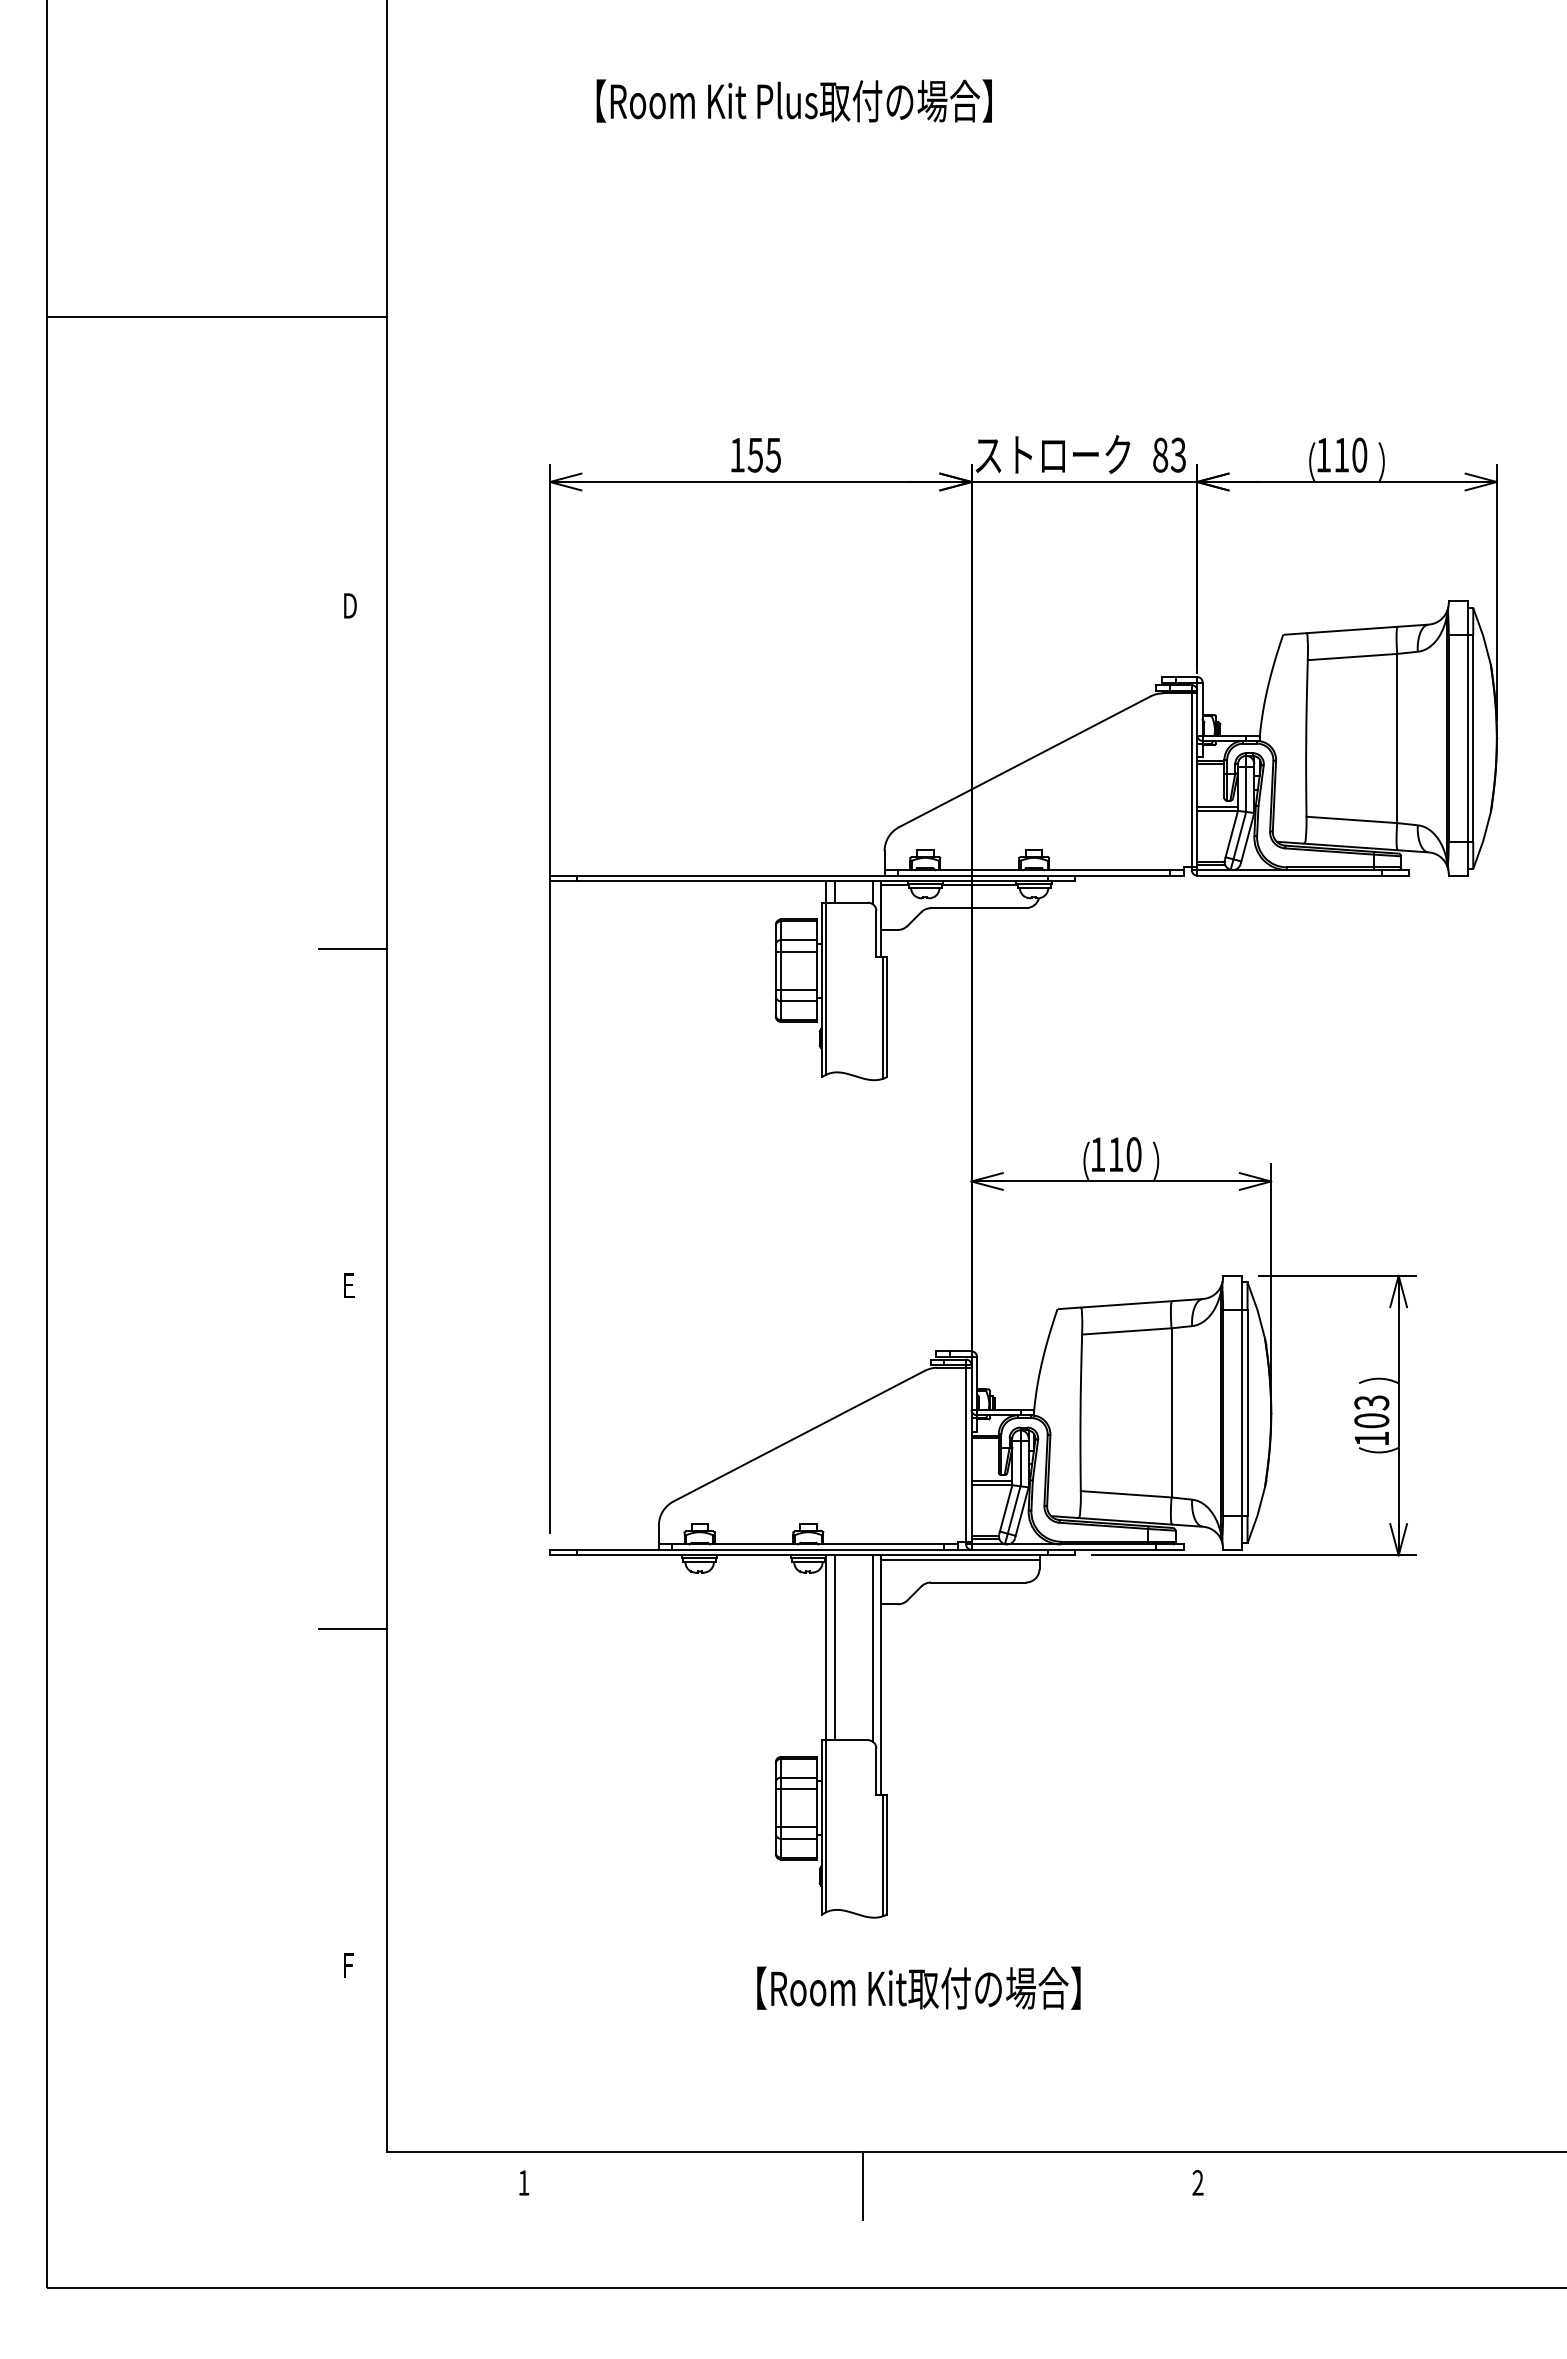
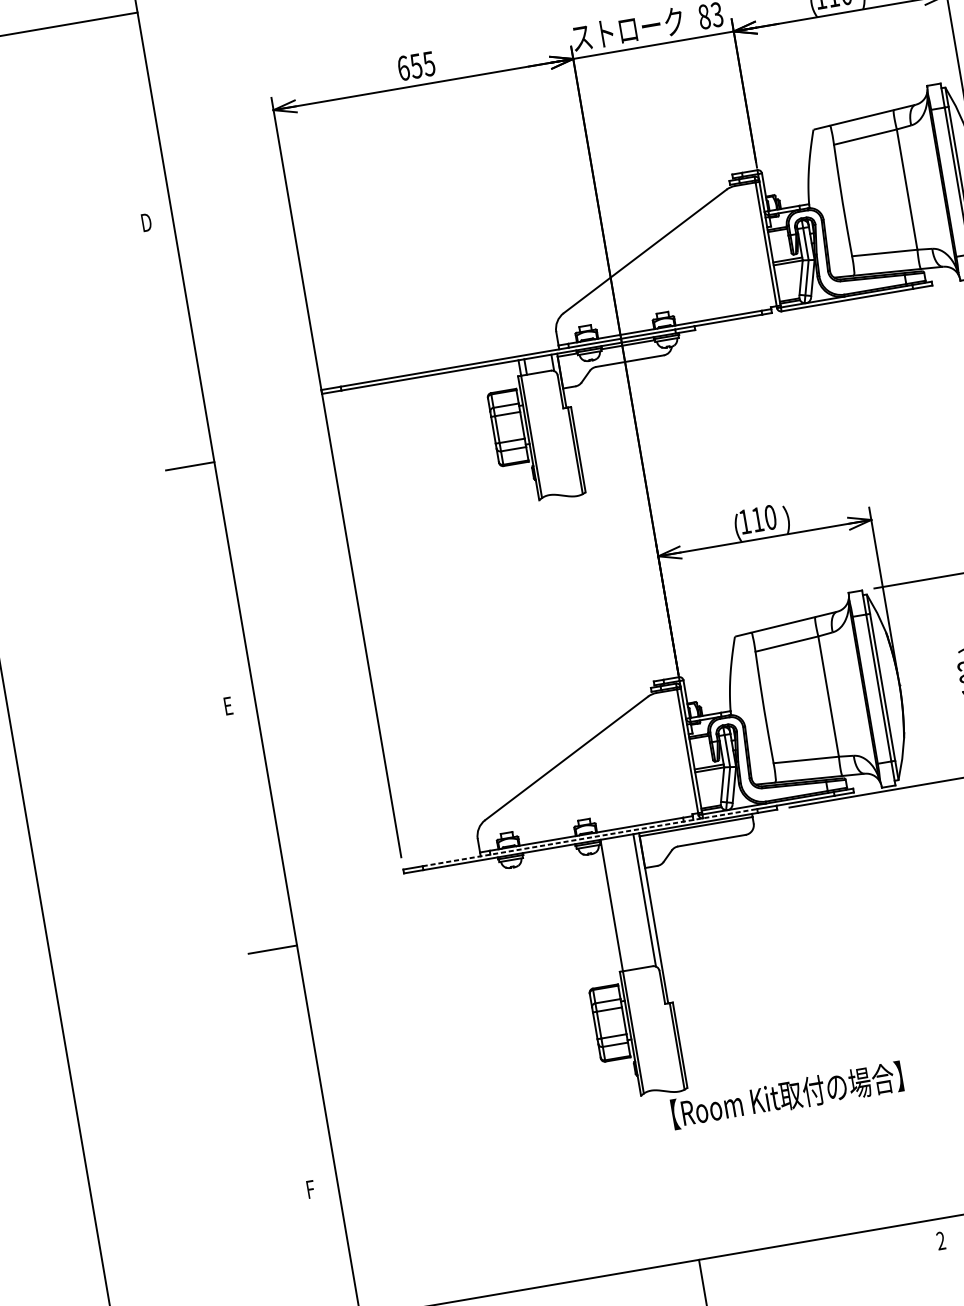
text: (737, 454) -> (403, 67), 155 -> 655
line: (813, 1549) -> (590, 837), solid -> dashed
line: (834, 1647) -> (617, 904), removed
text: (918, 1987) -> (786, 1094), moved

